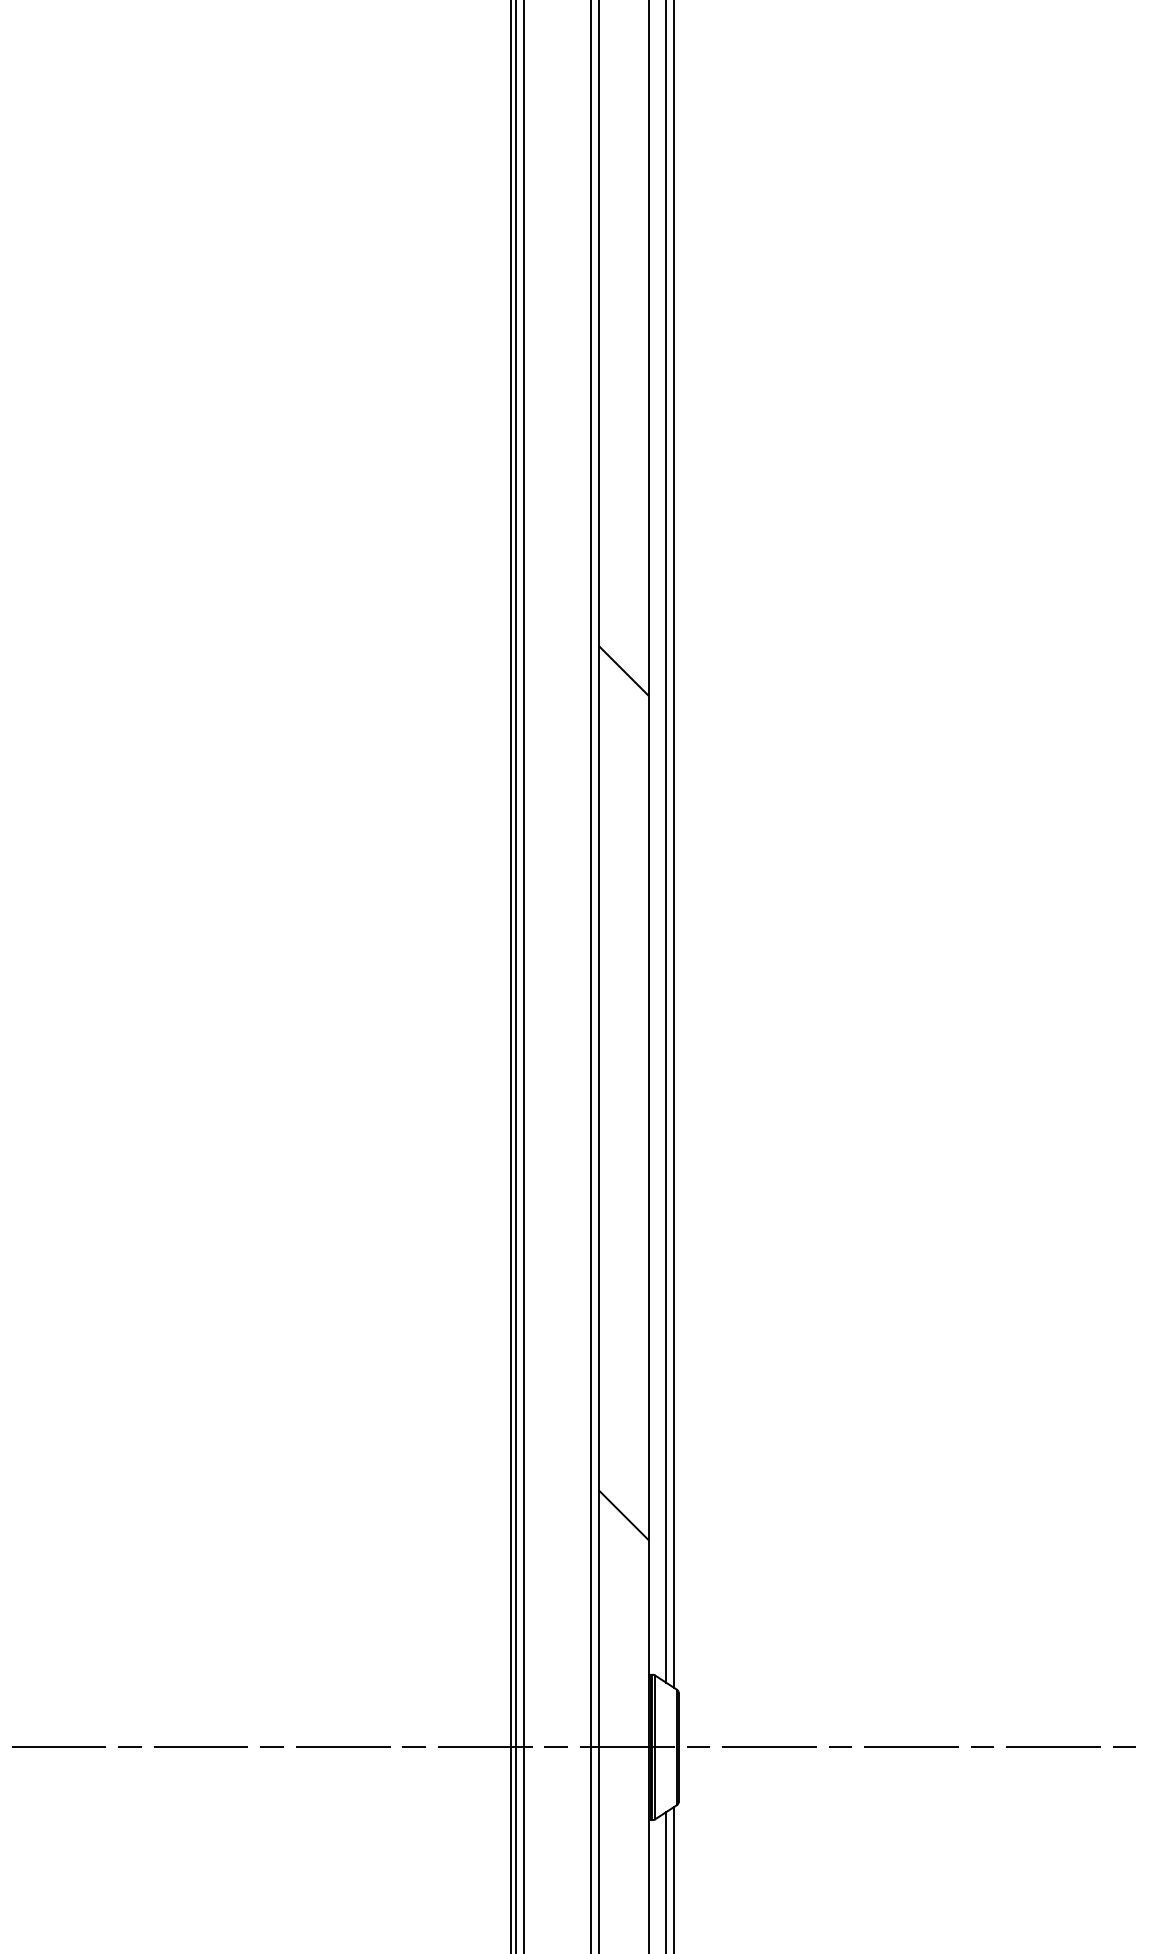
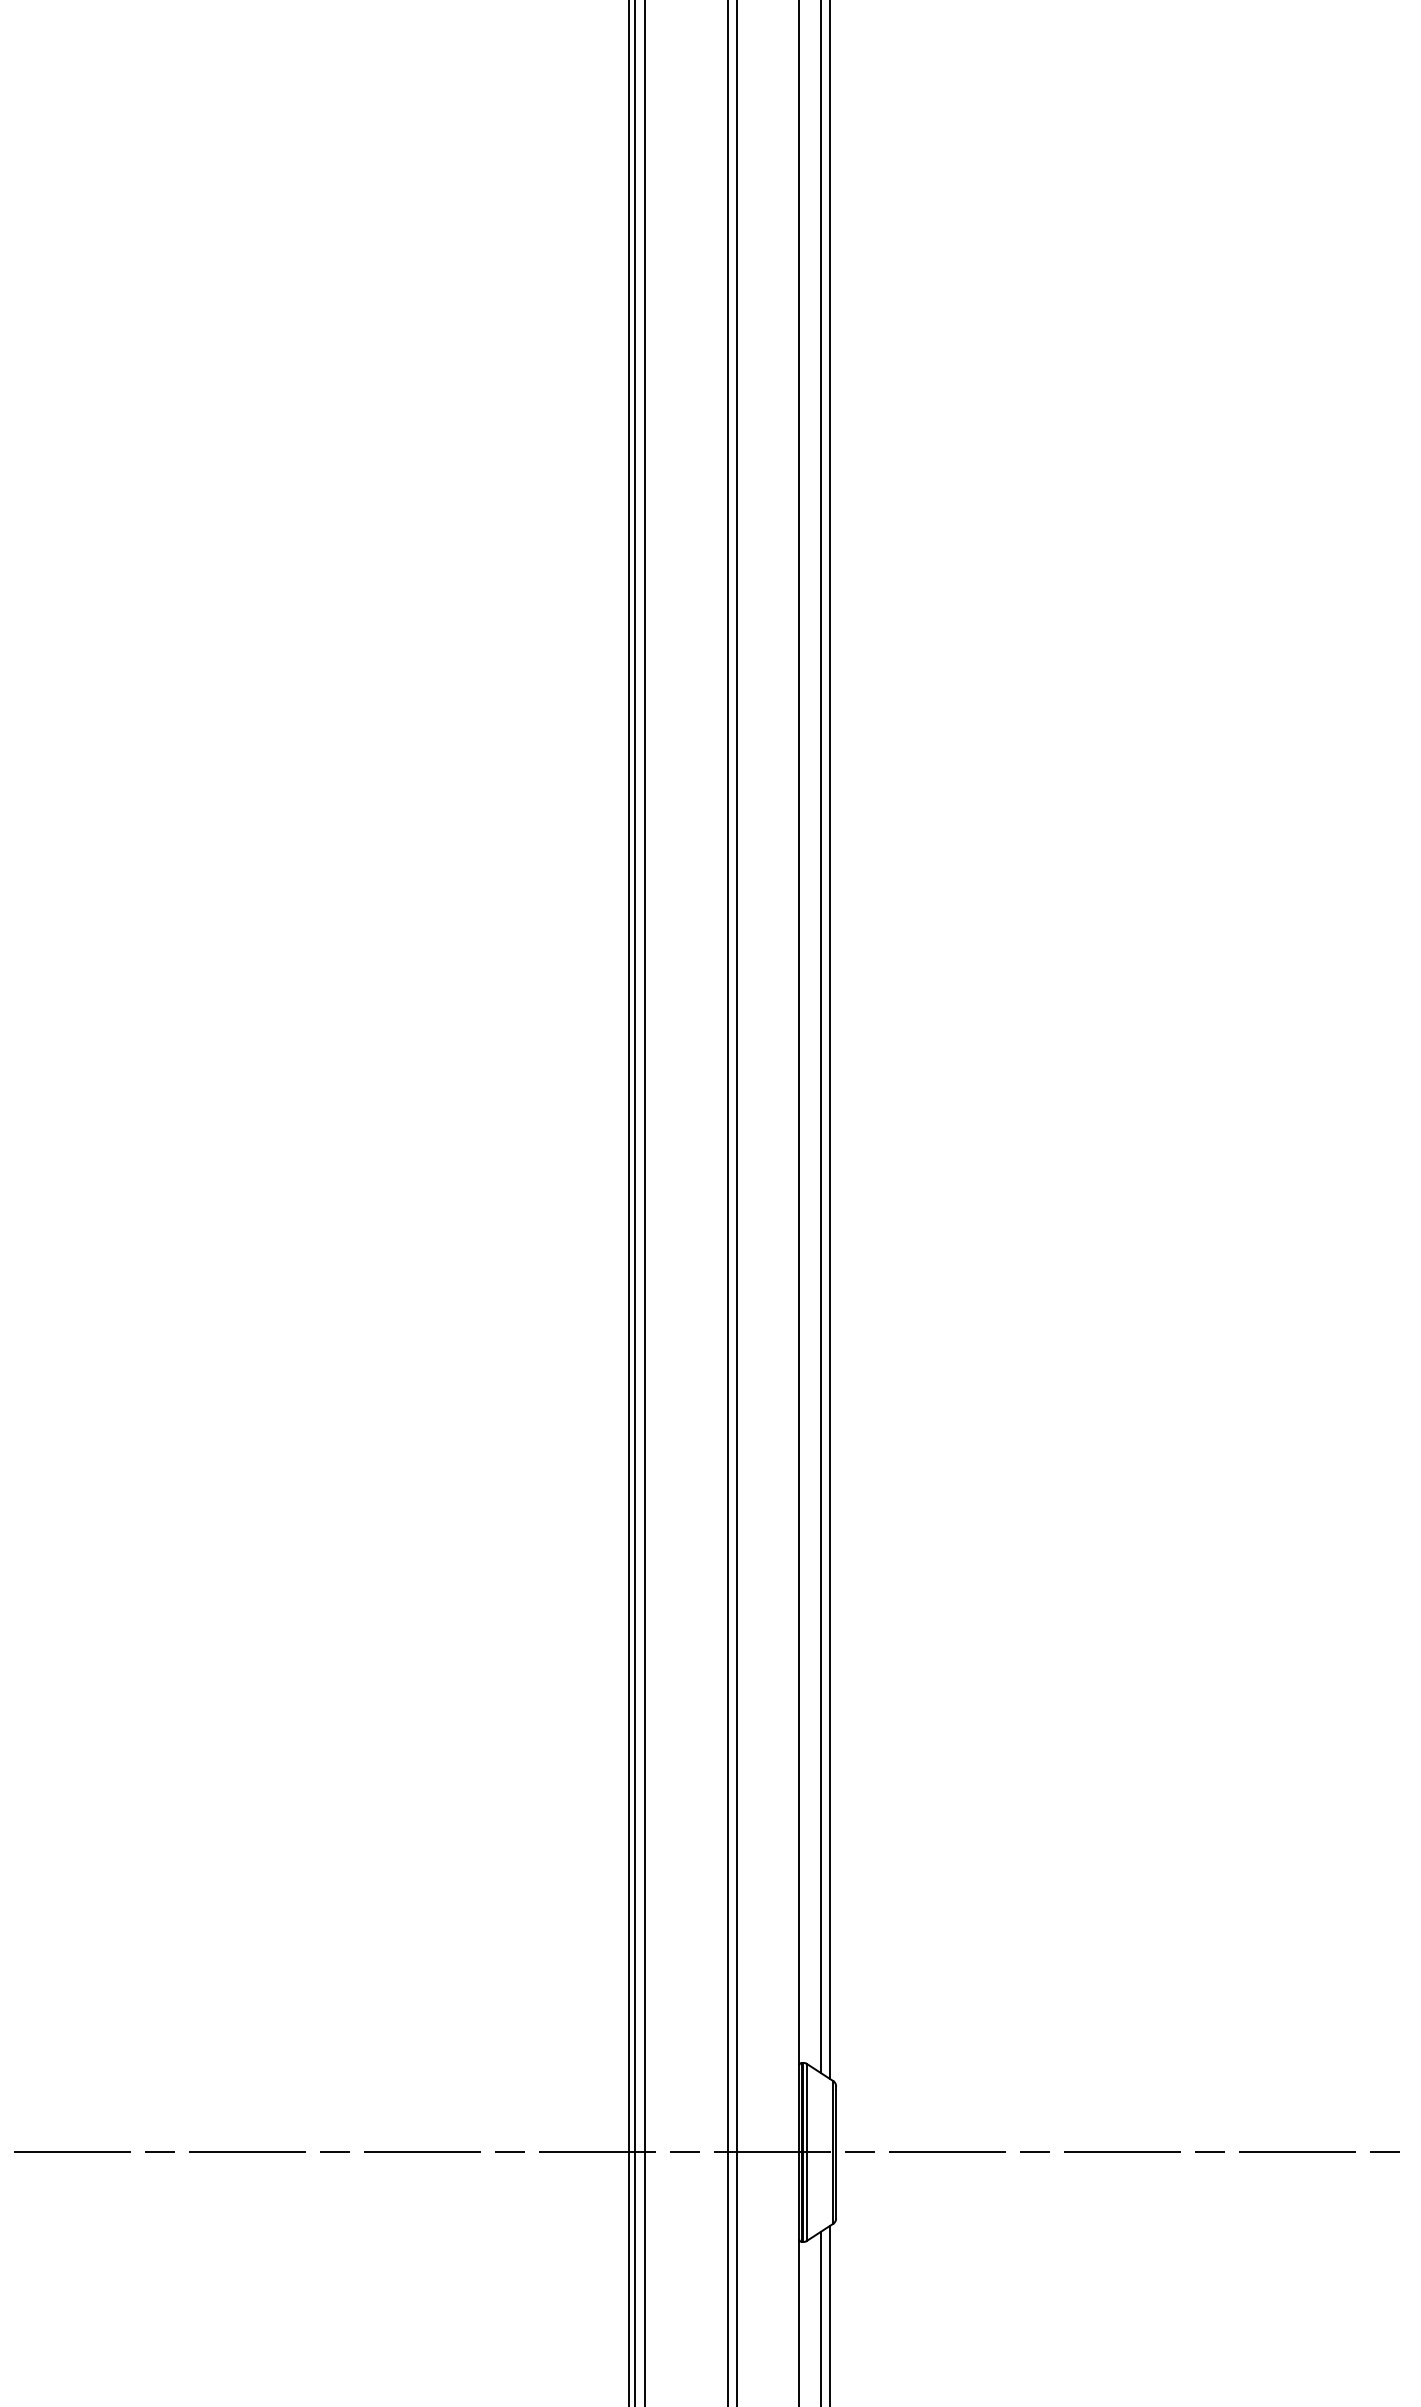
hatch: (623, 1092) -> (767, 1345), removed

